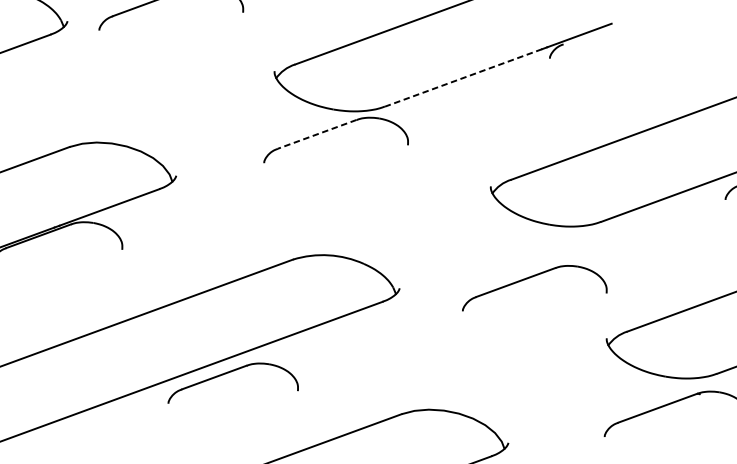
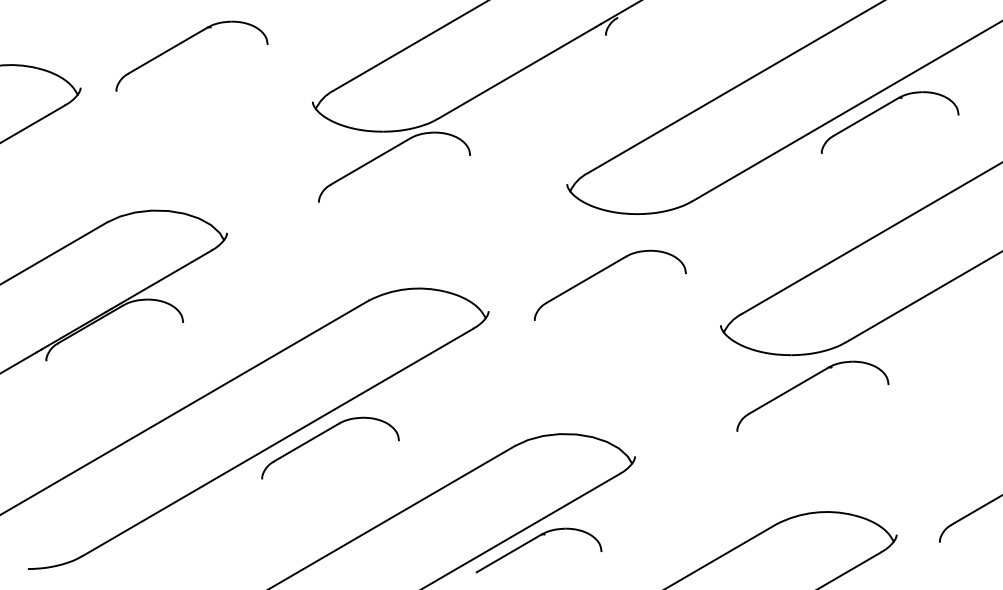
line: (462, 78) -> (516, 73), dashed -> solid
line: (317, 134) -> (370, 161), dashed -> solid
part: (531, 277) -> (602, 271), moved

